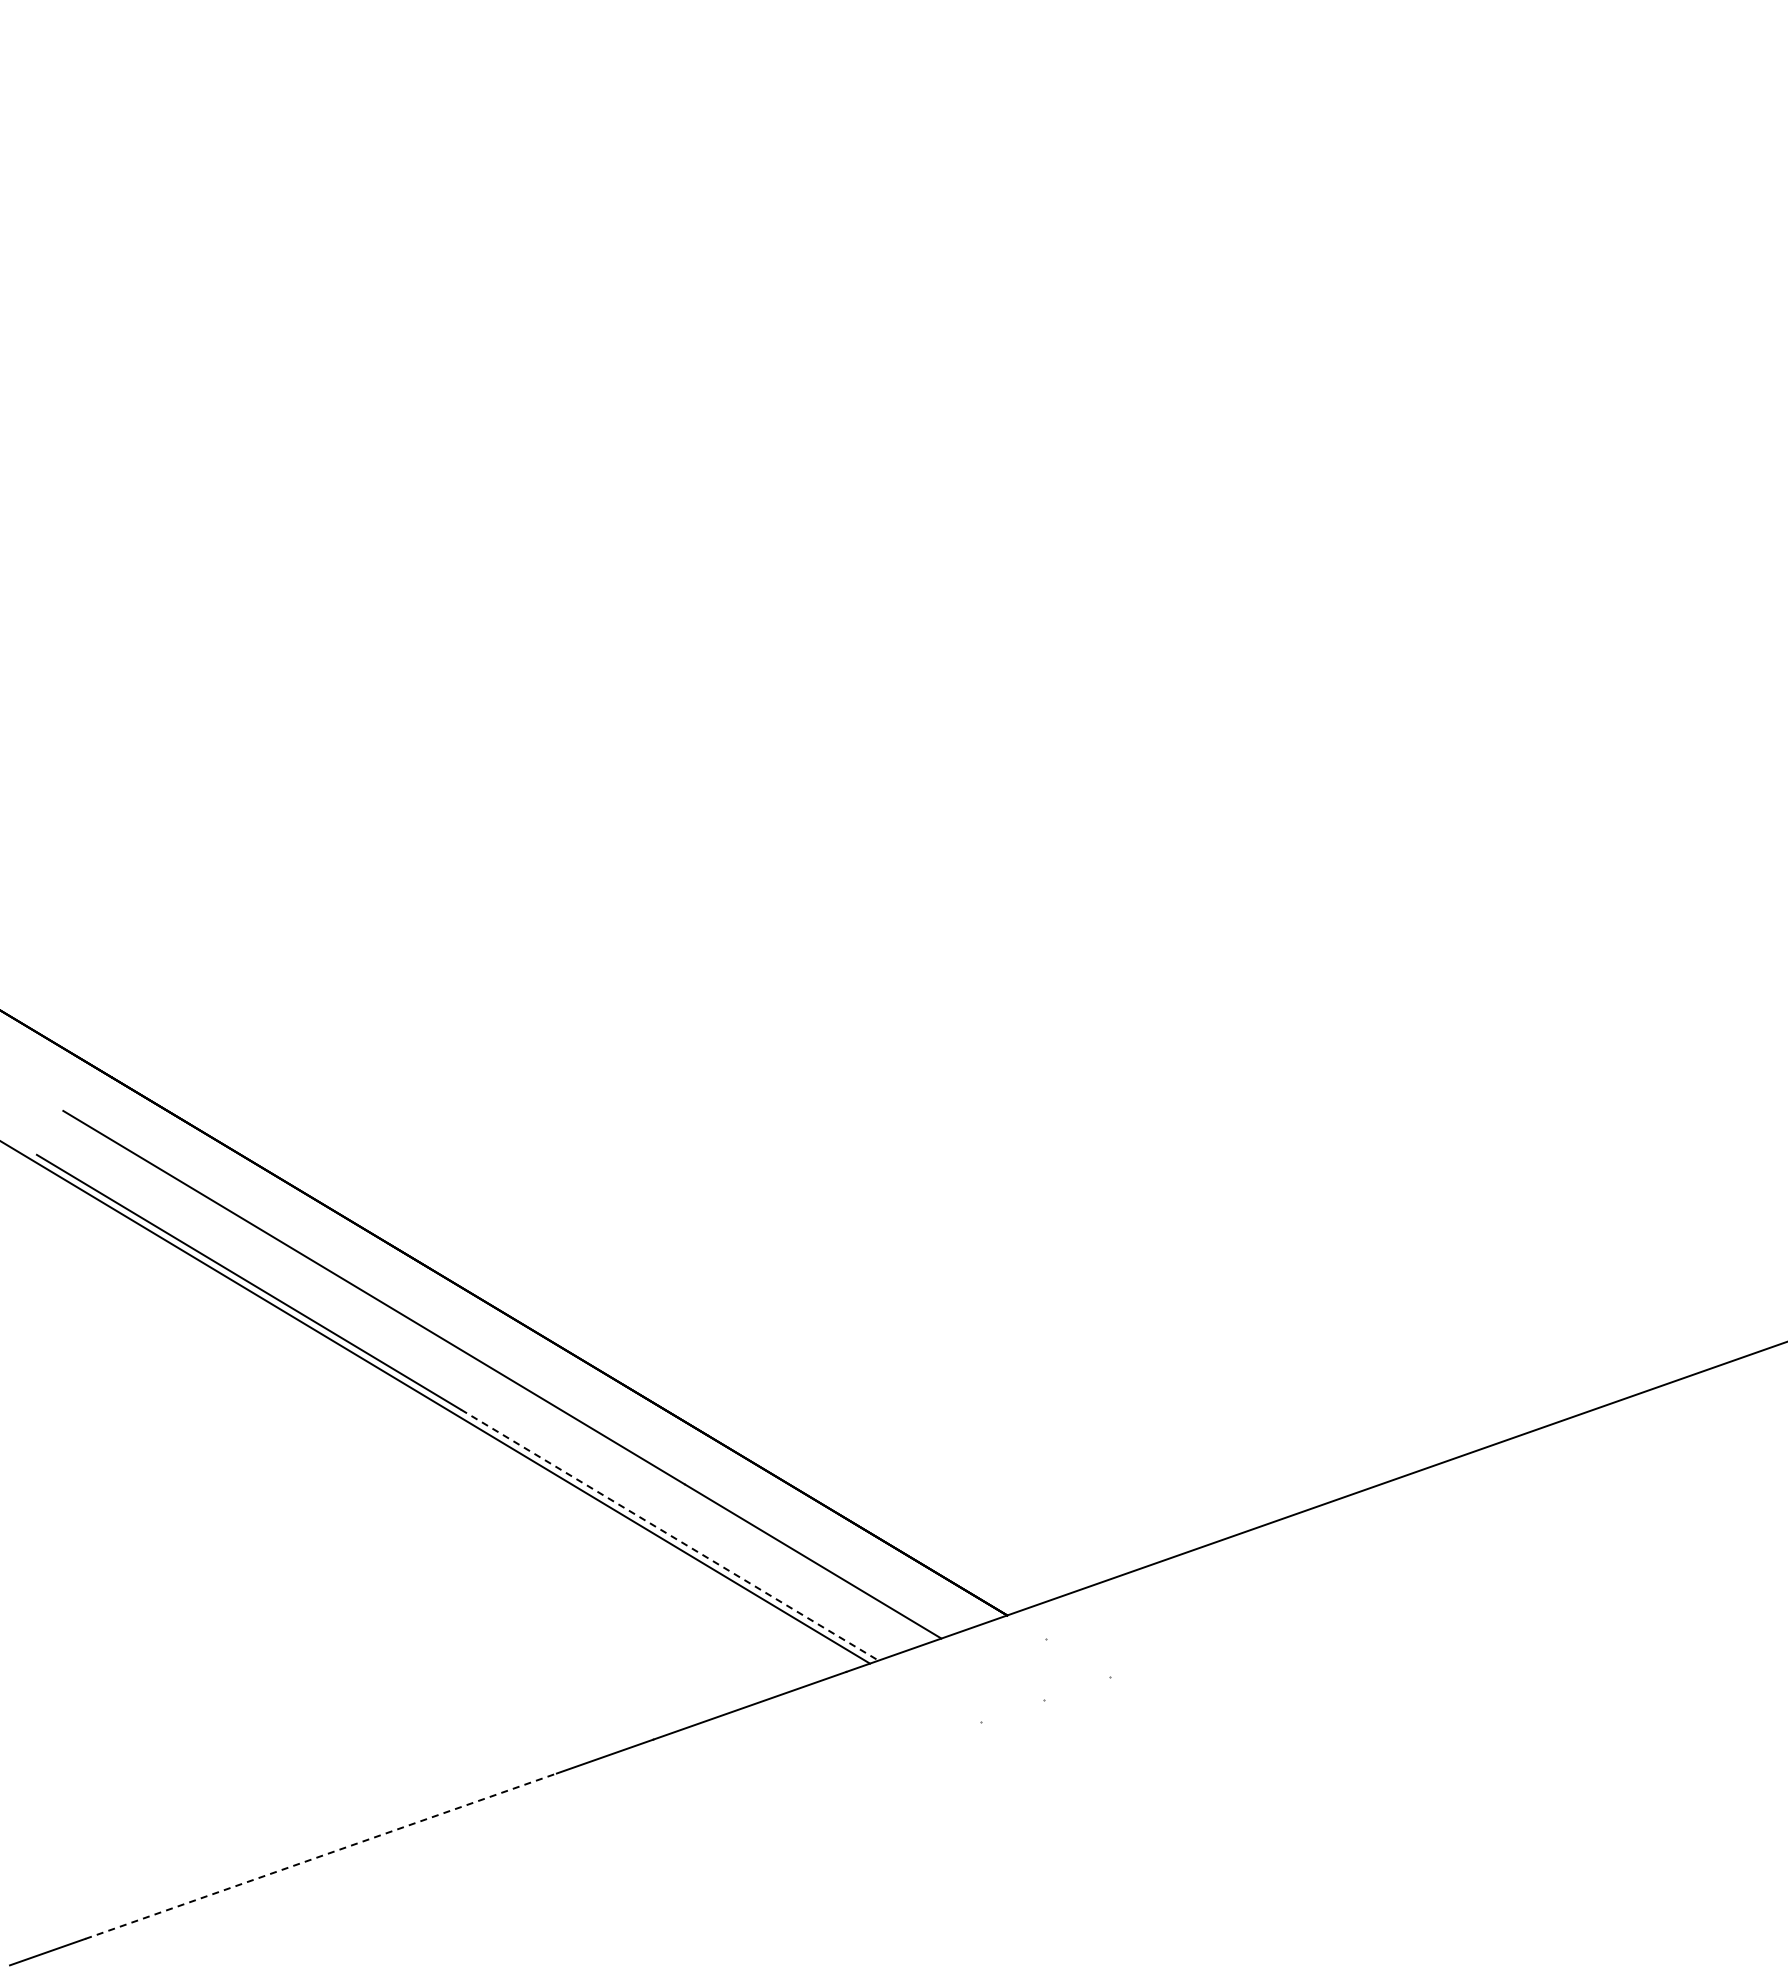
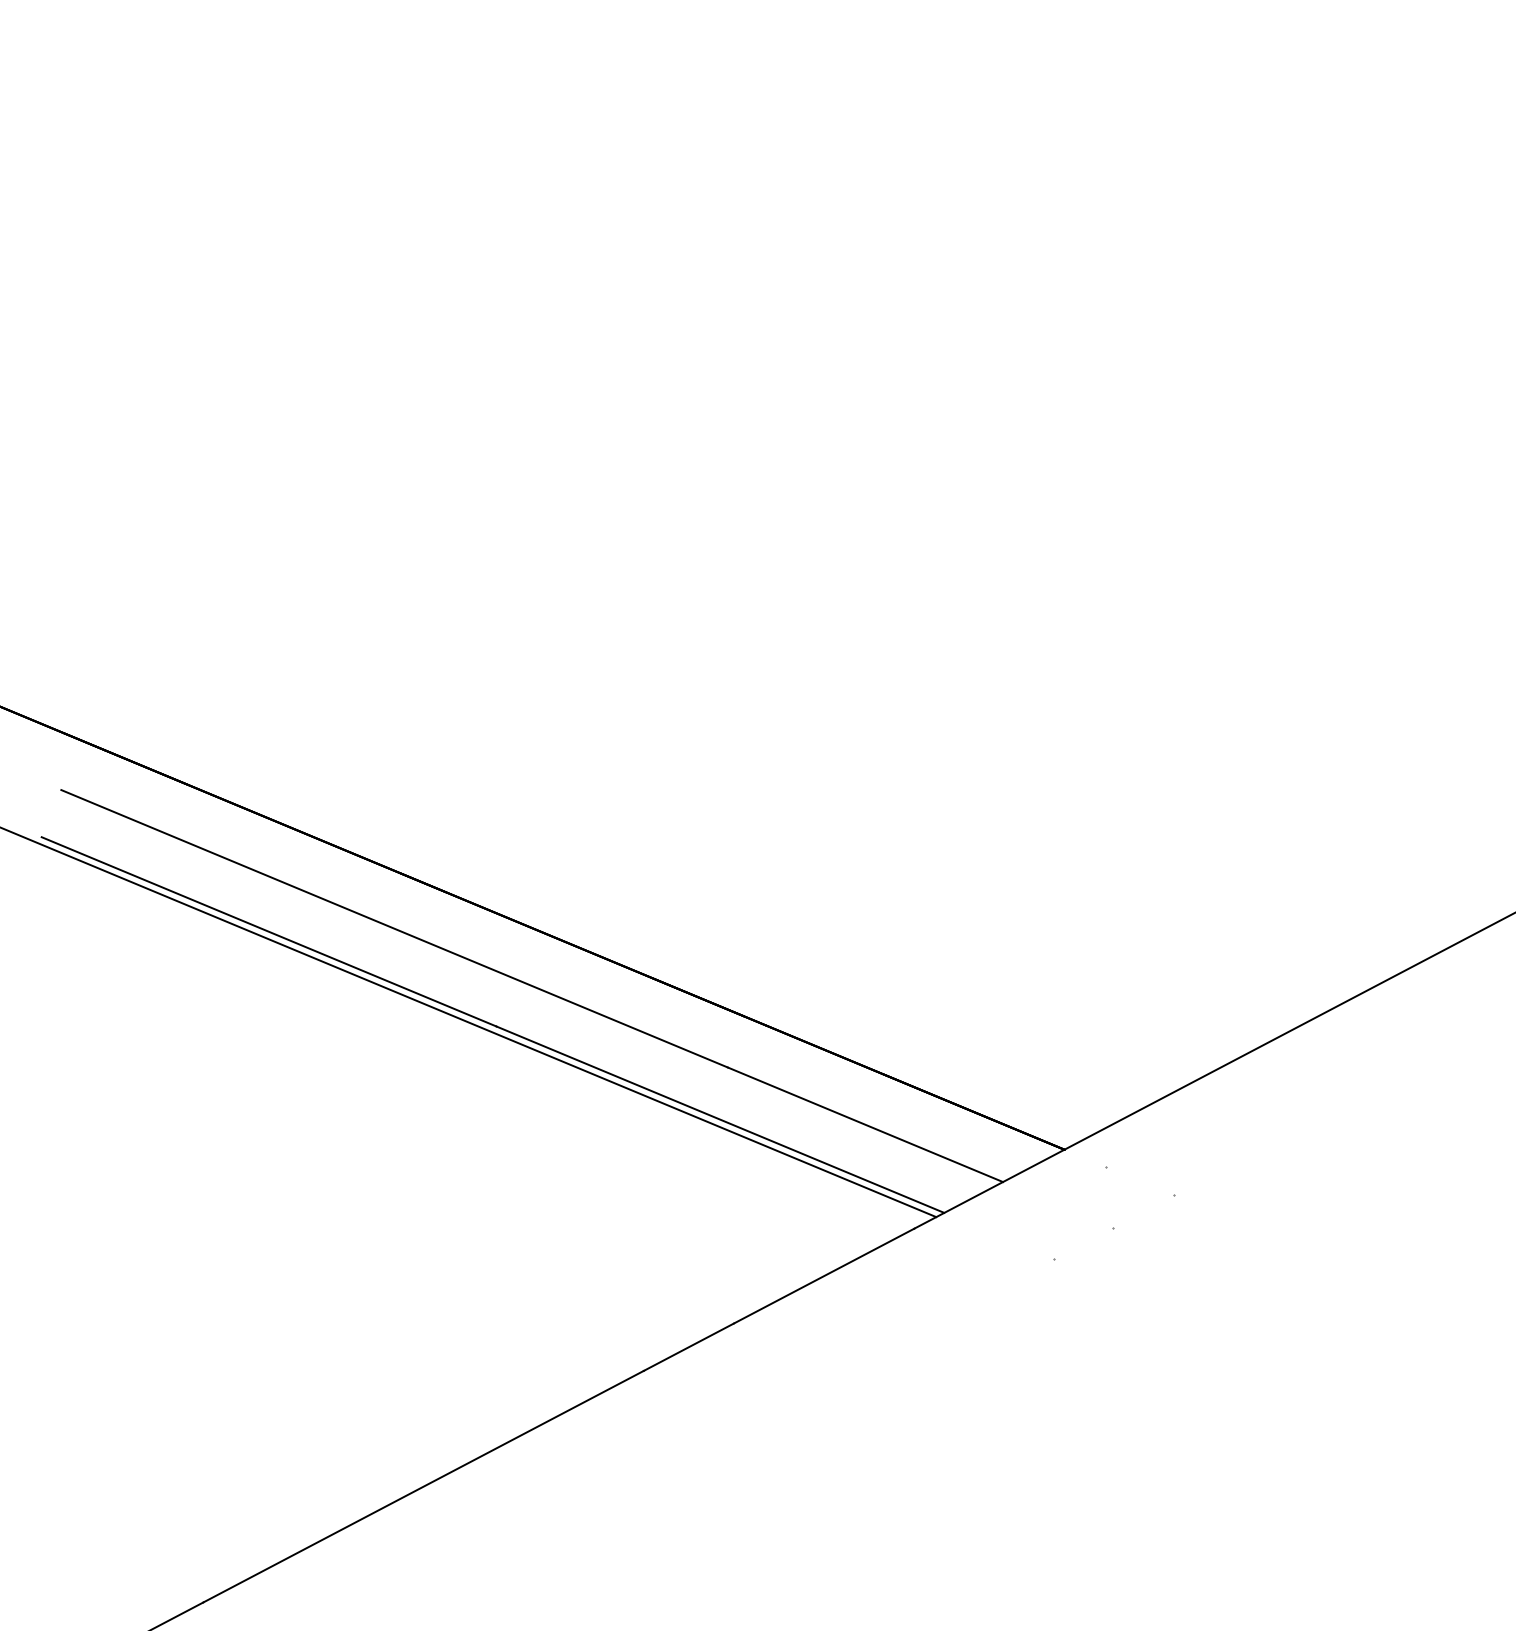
line: (669, 1535) -> (720, 1120), dashed -> solid
line: (321, 1856) -> (424, 1486), dashed -> solid

